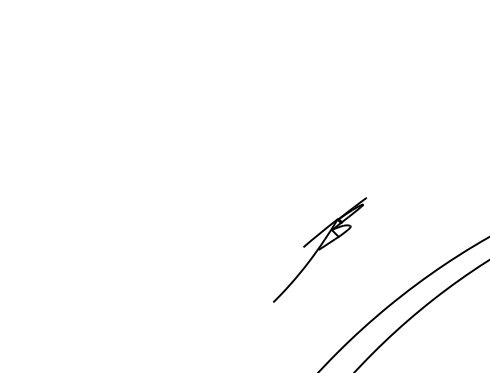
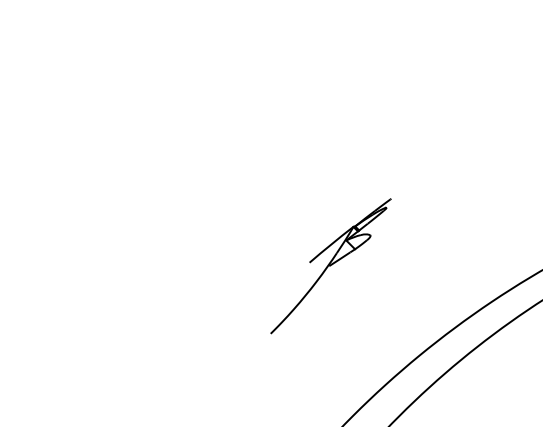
part: (320, 249) -> (331, 265), moved

